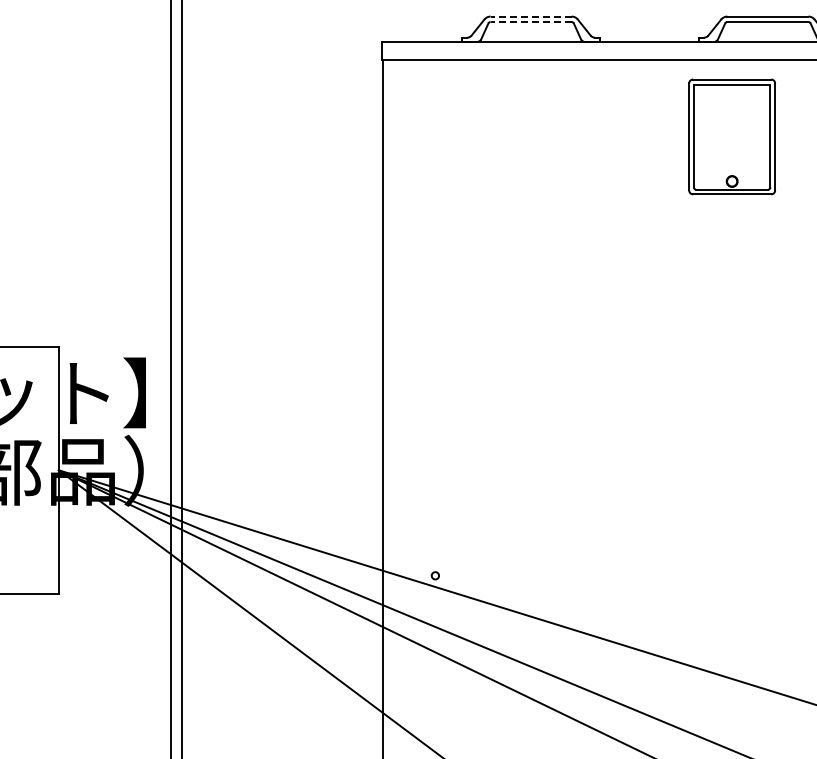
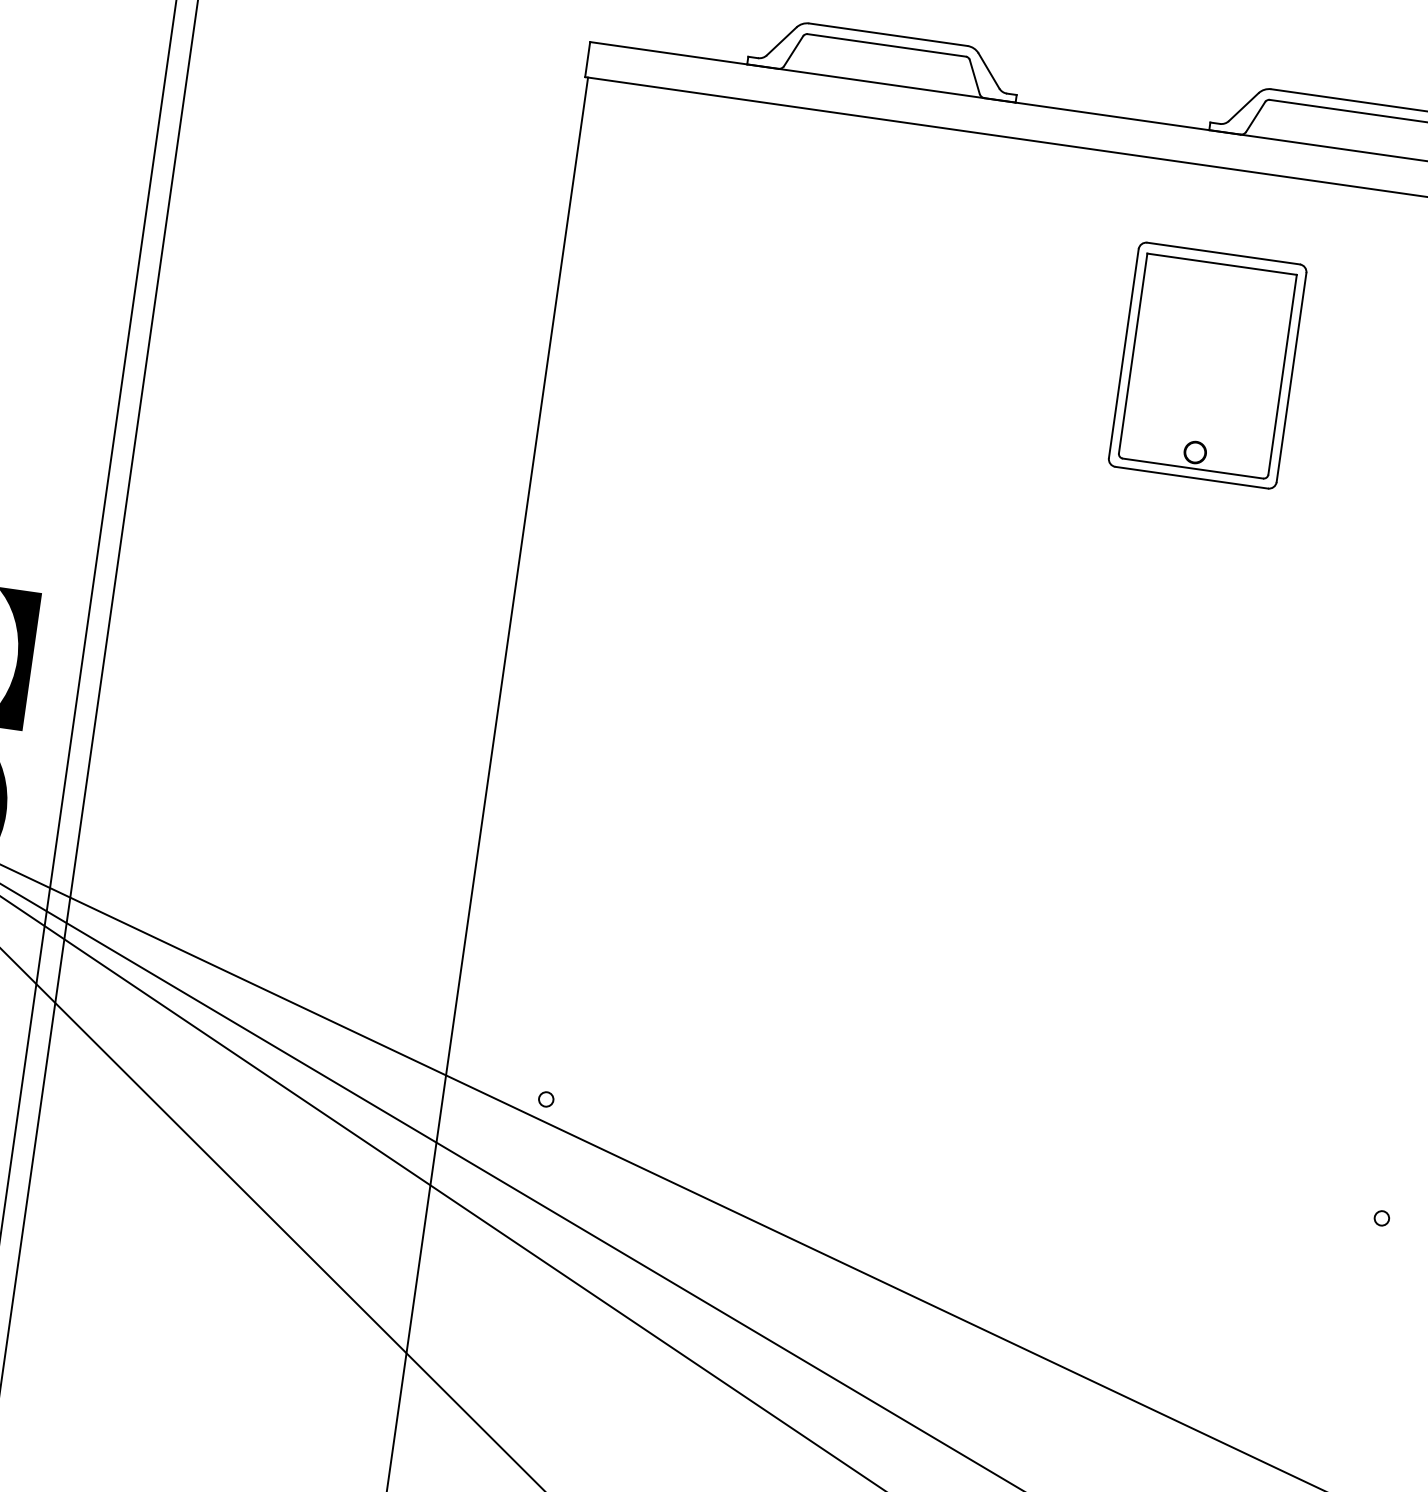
line: (530, 16) -> (887, 34), dashed -> solid
line: (531, 22) -> (887, 46), dashed -> solid
part: (731, 136) -> (1206, 364), moved

